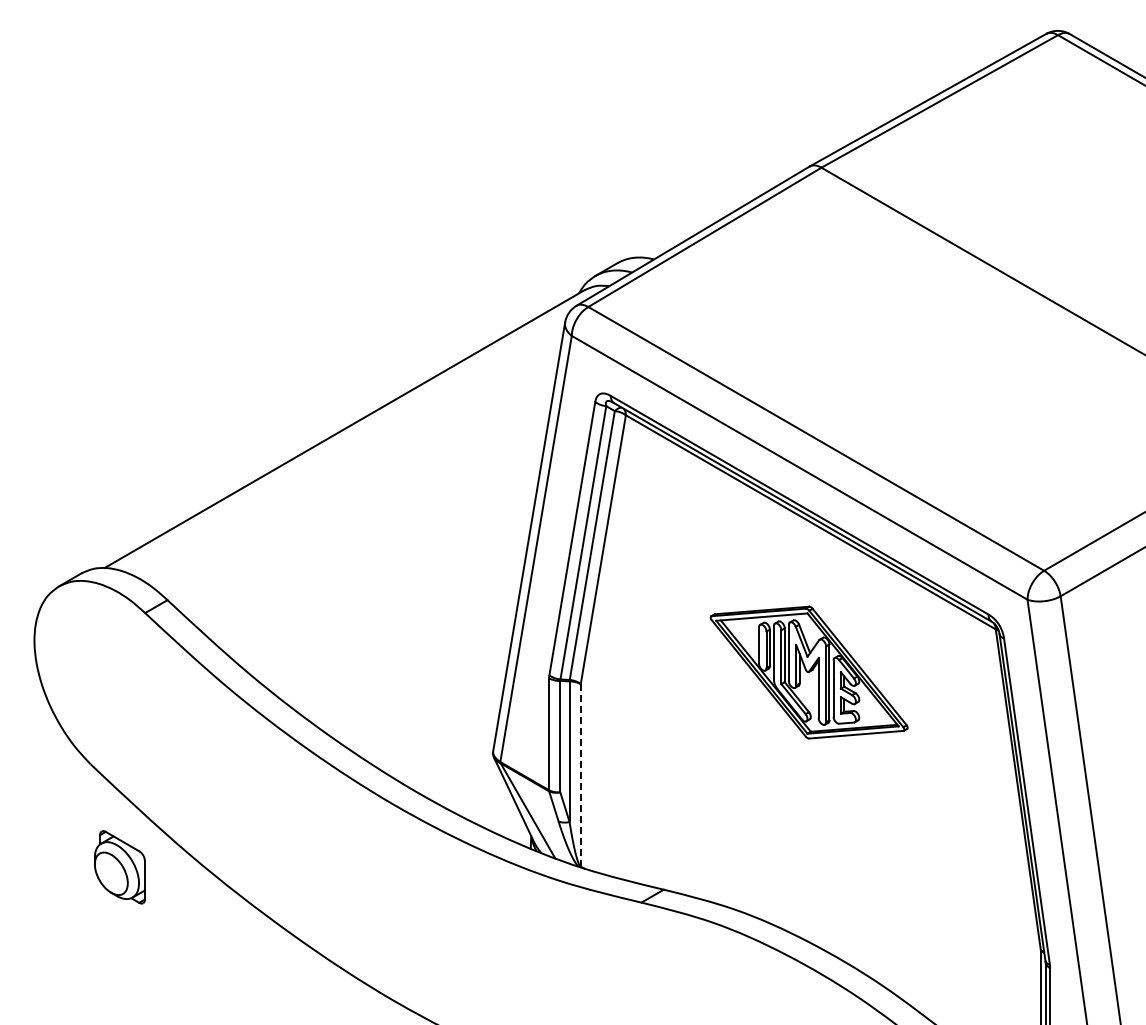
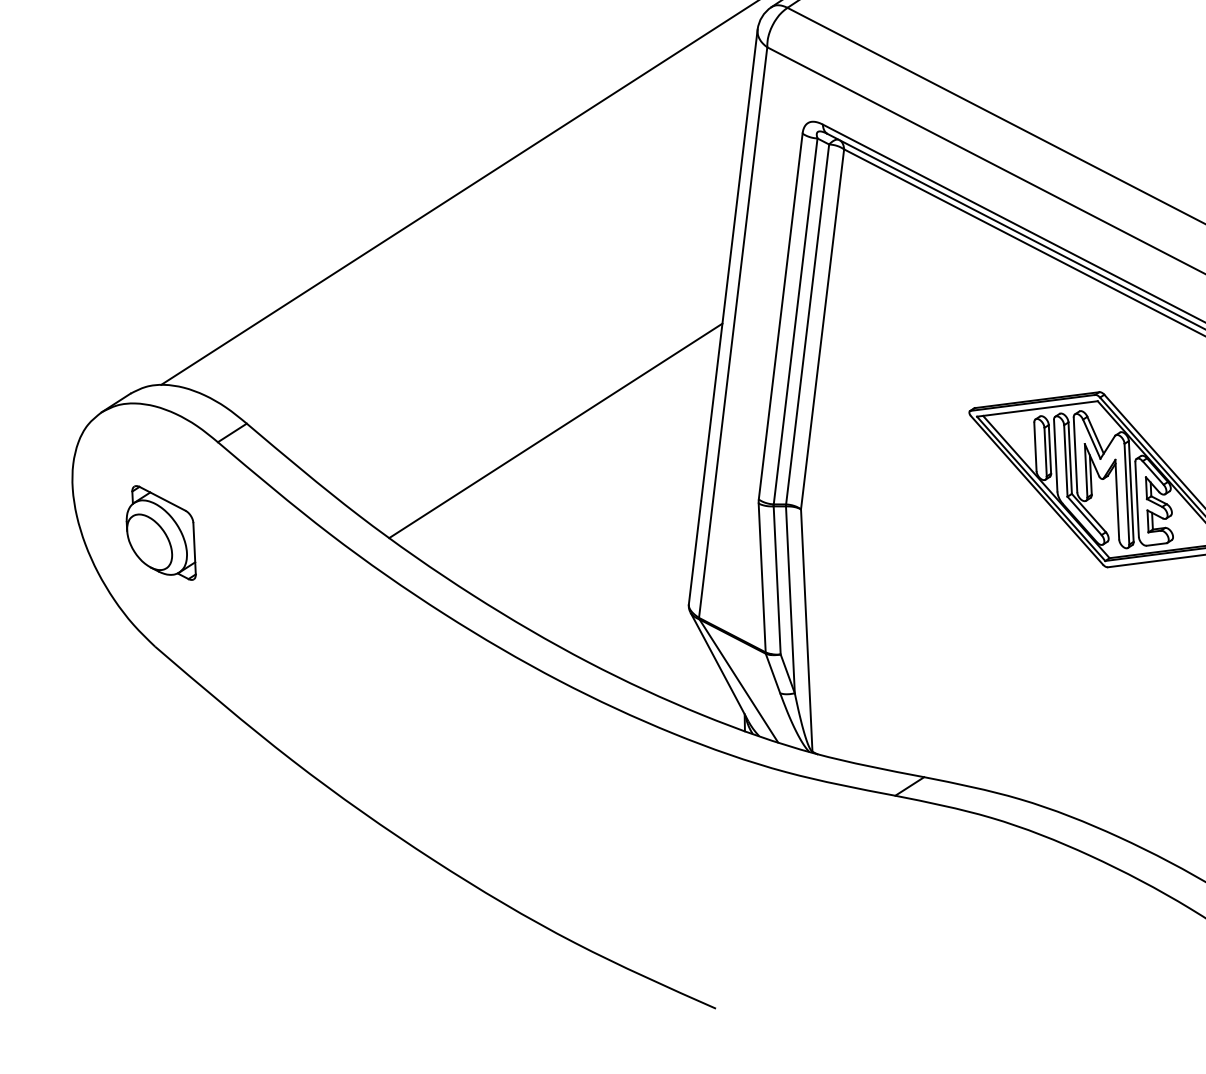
line: (399, 616) -> (555, 430), added
line: (580, 774) -> (806, 629), dashed -> solid
part: (119, 867) -> (160, 533), moved

